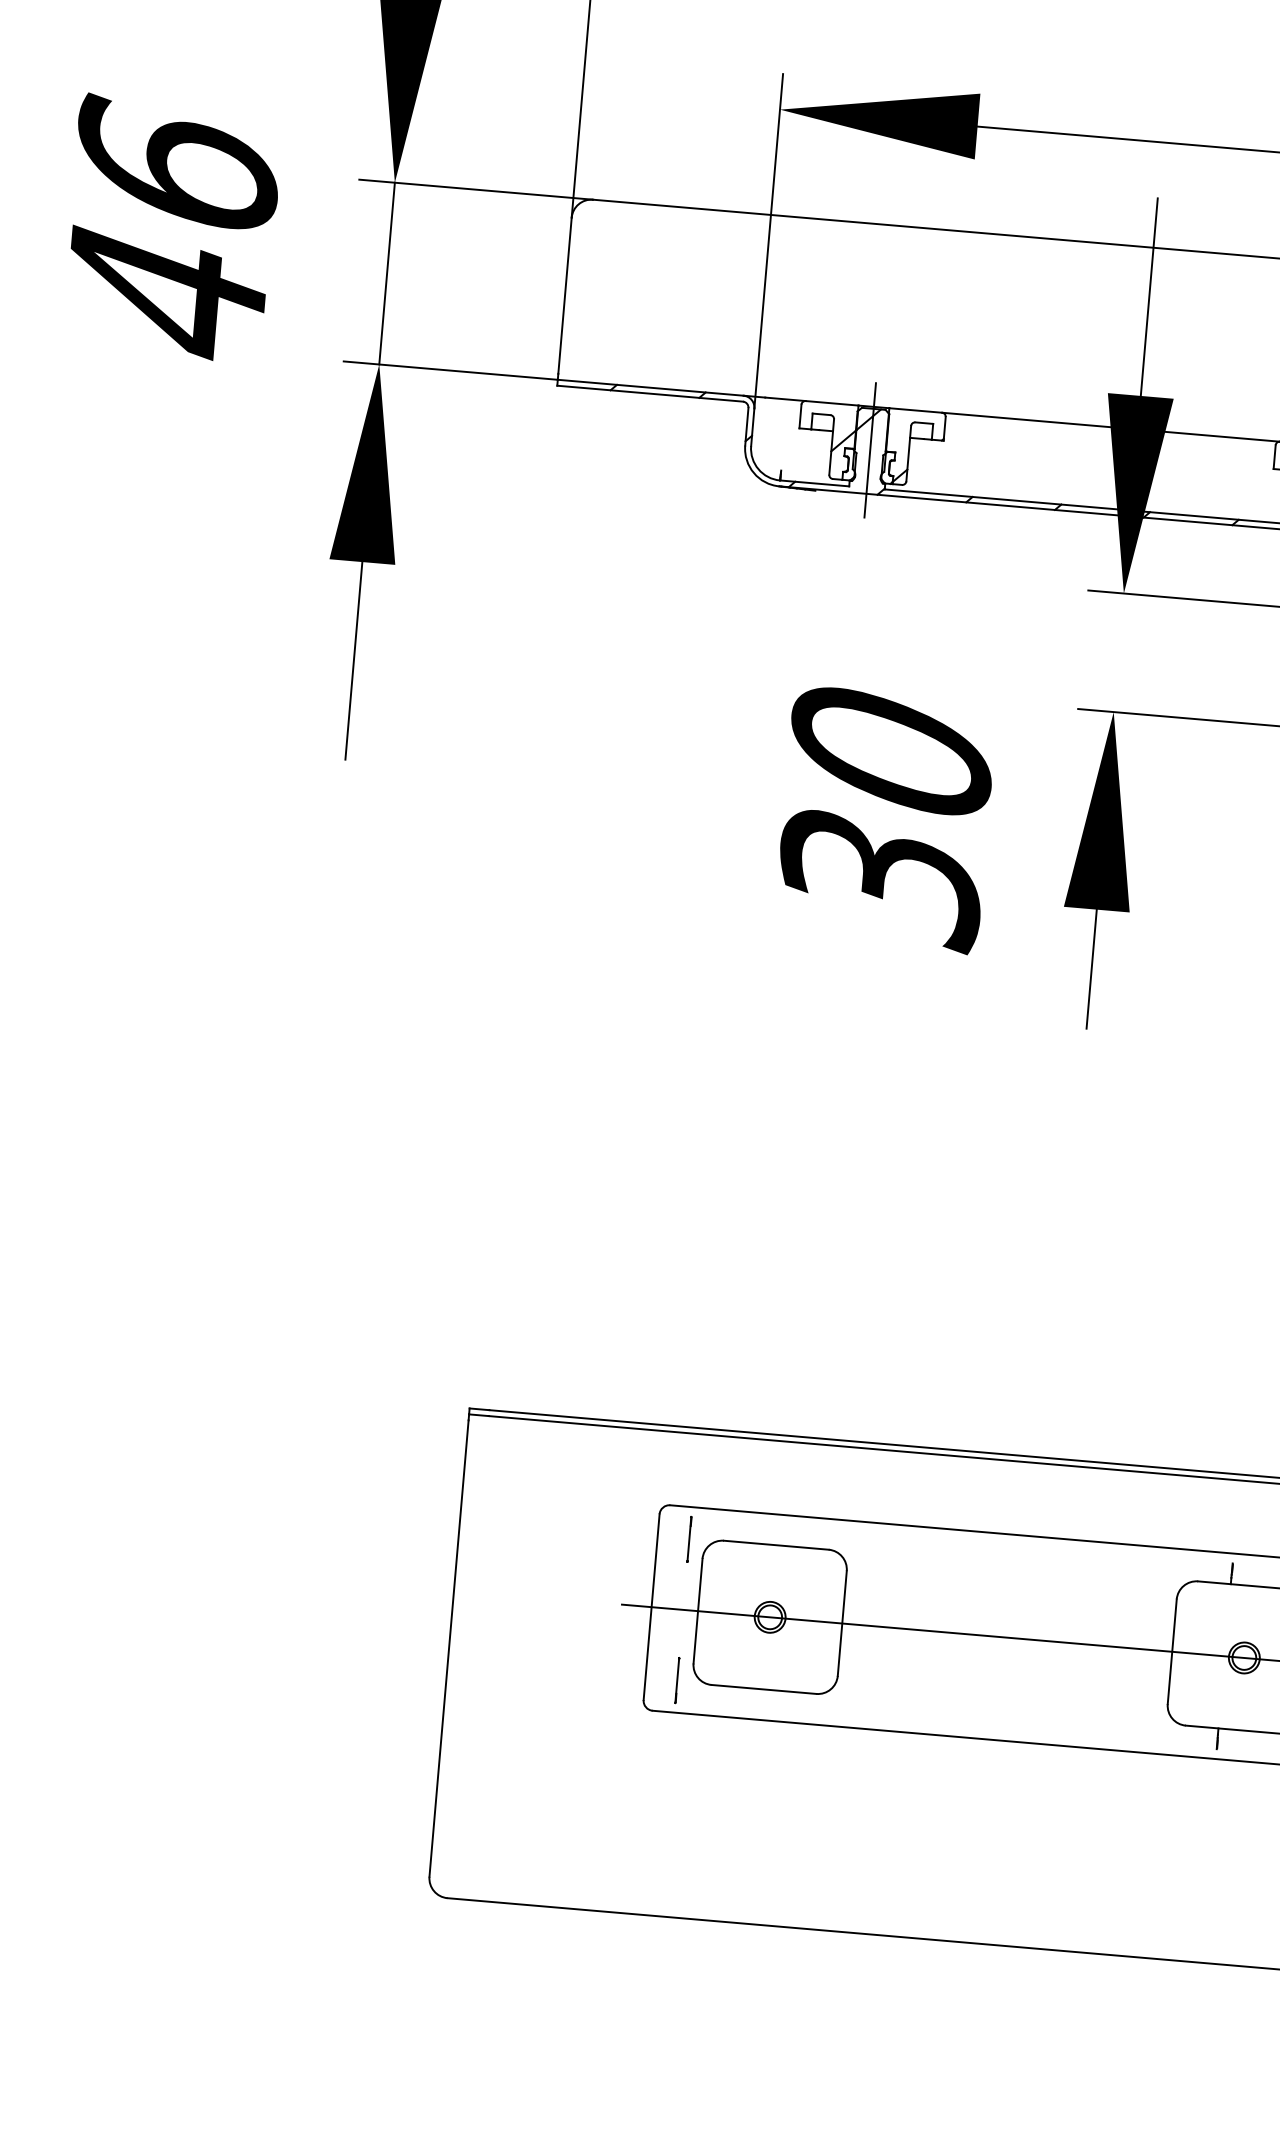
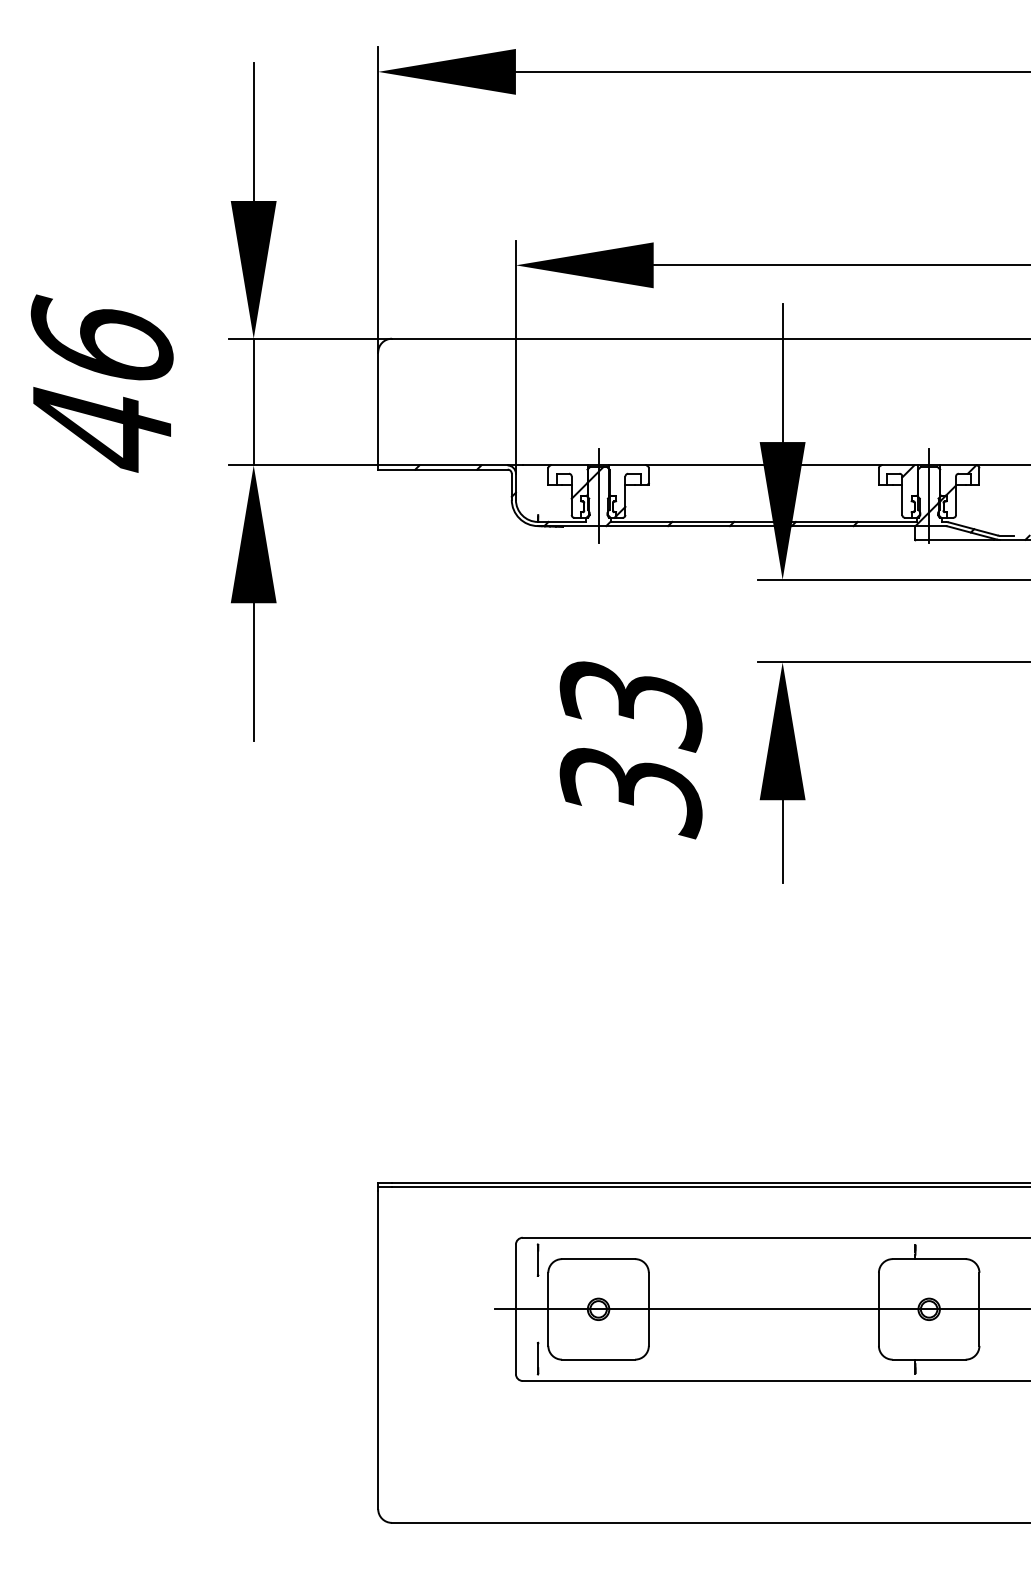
text: (890, 756) -> (630, 706), 30 -> 33

